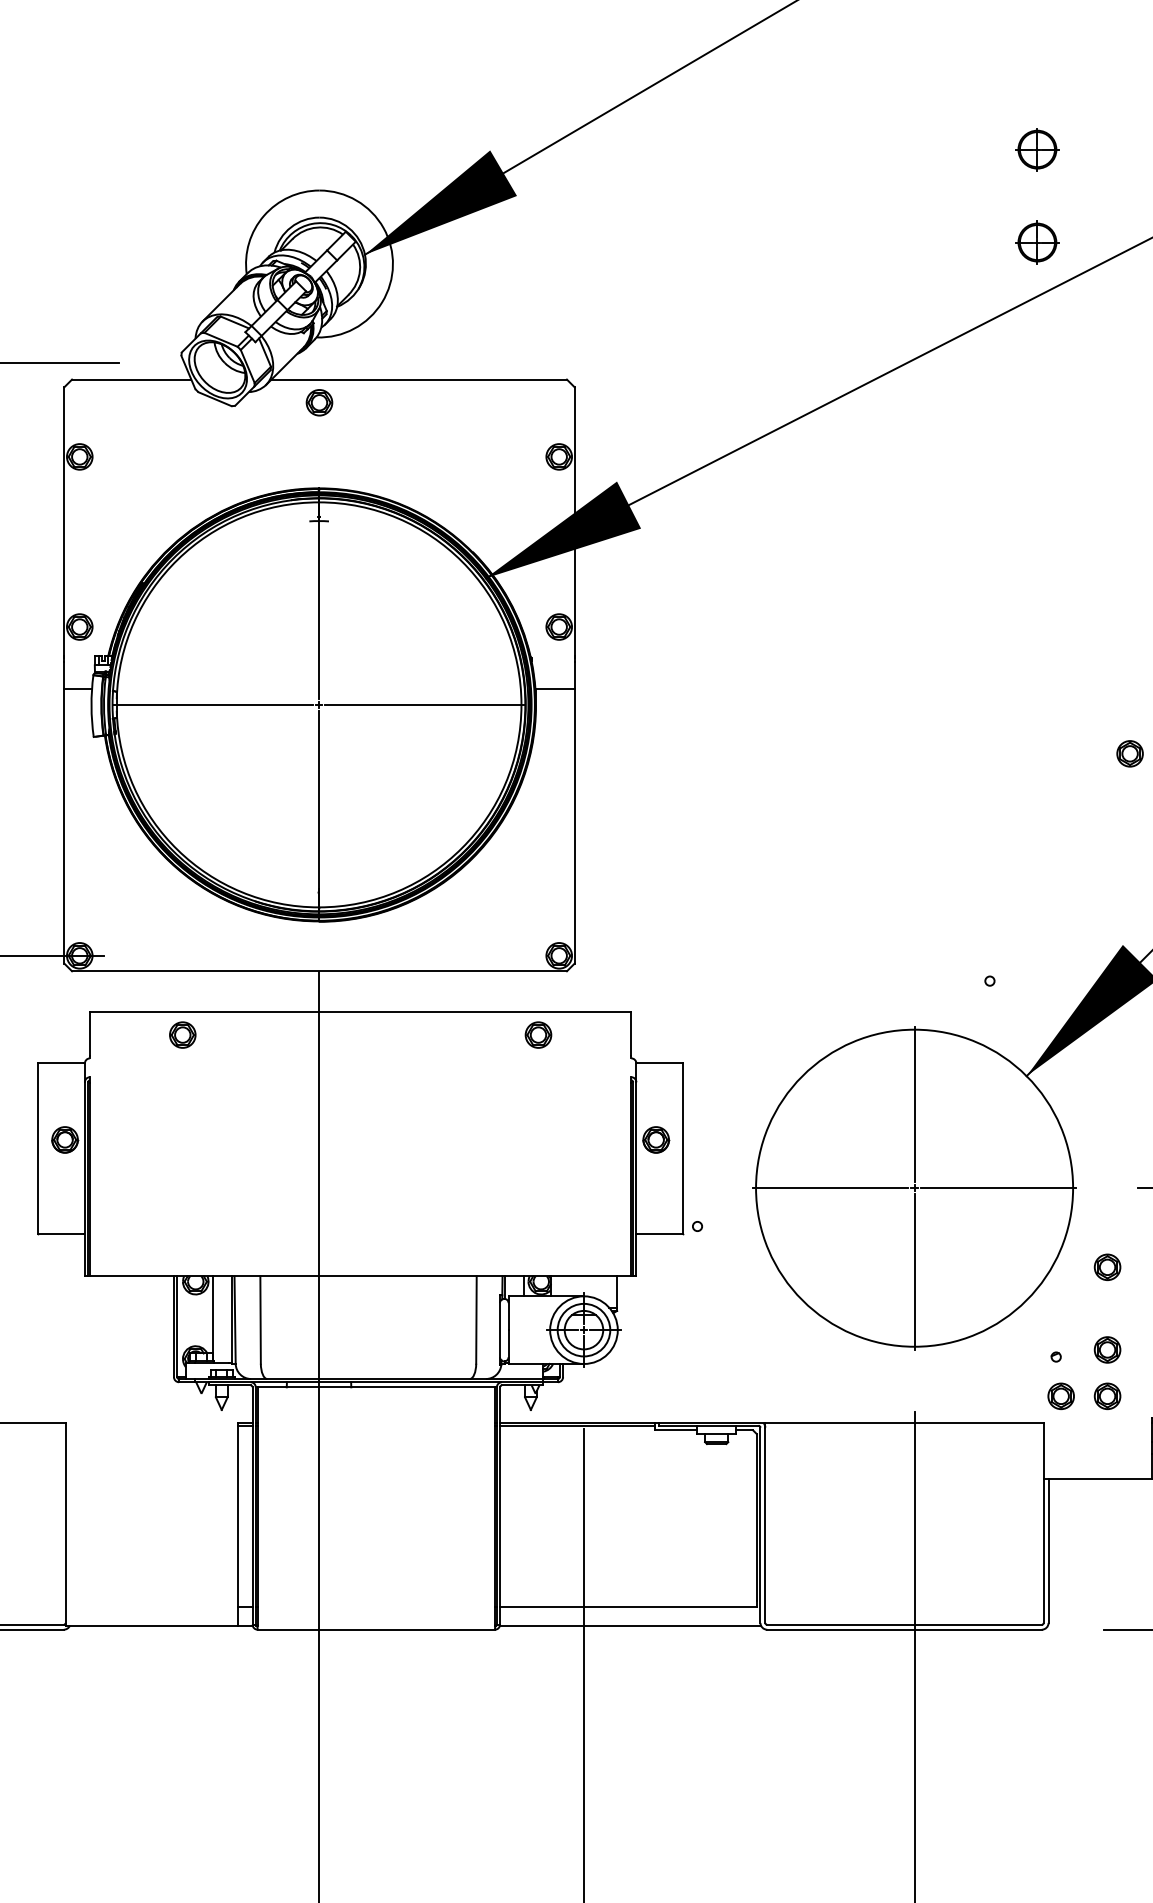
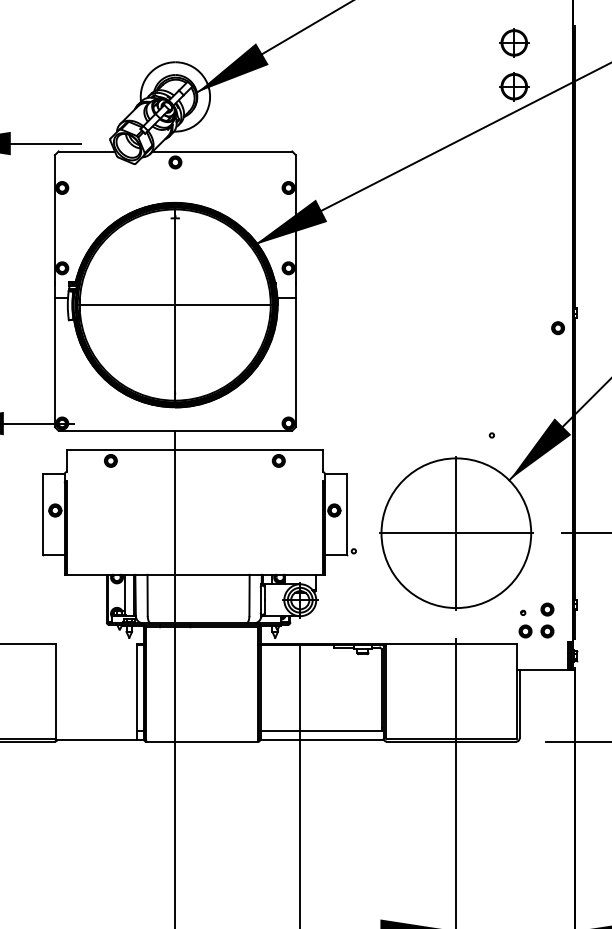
part: (1037, 148) -> (514, 42), size x1.43
part: (1037, 241) -> (514, 86), size x1.43
part: (1107, 1267) -> (547, 570), removed

